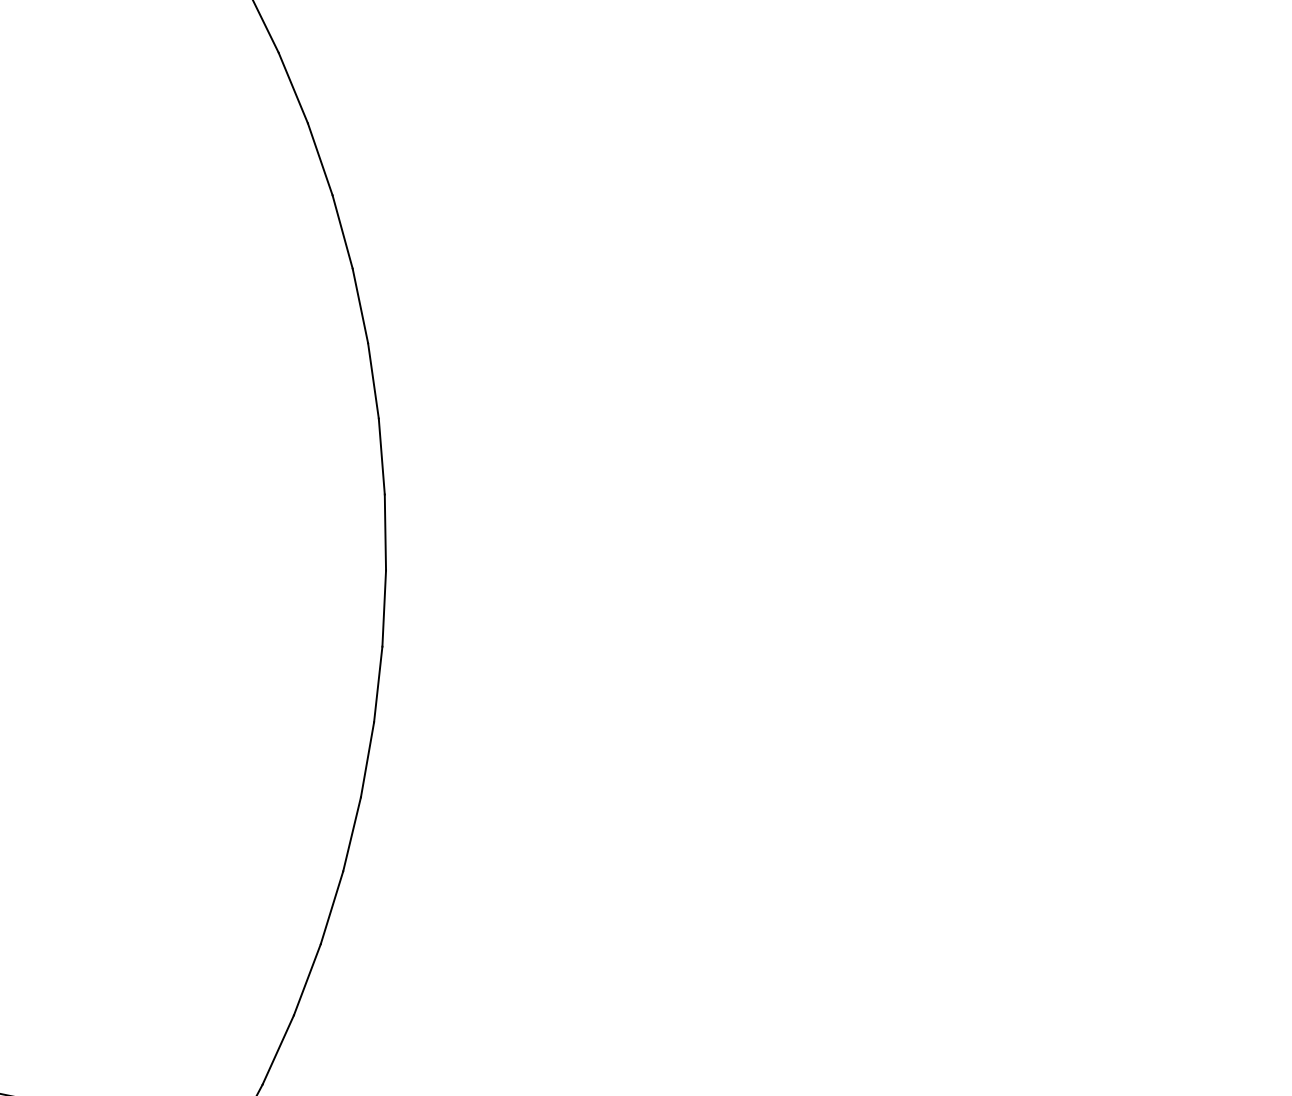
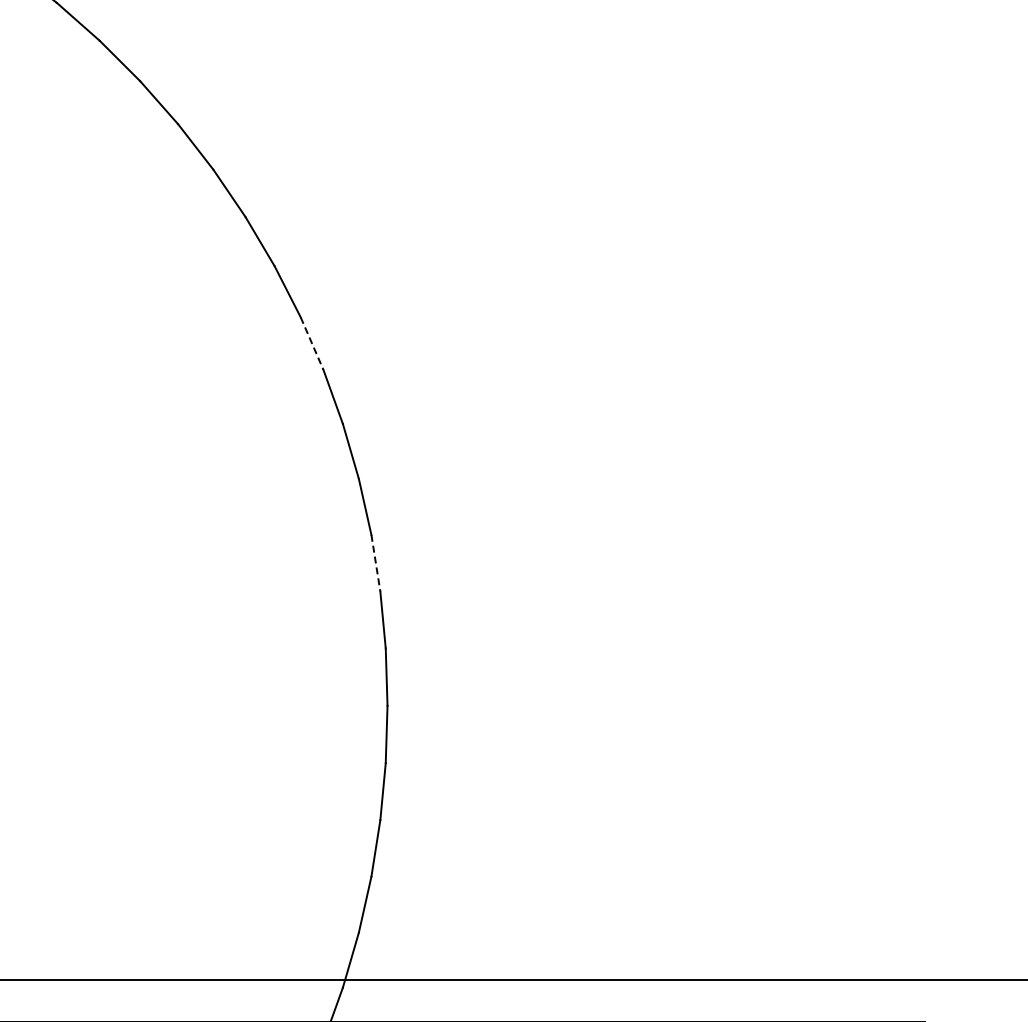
line: (360, 305) -> (312, 343), solid -> dashed
line: (383, 608) -> (375, 563), solid -> dashed

